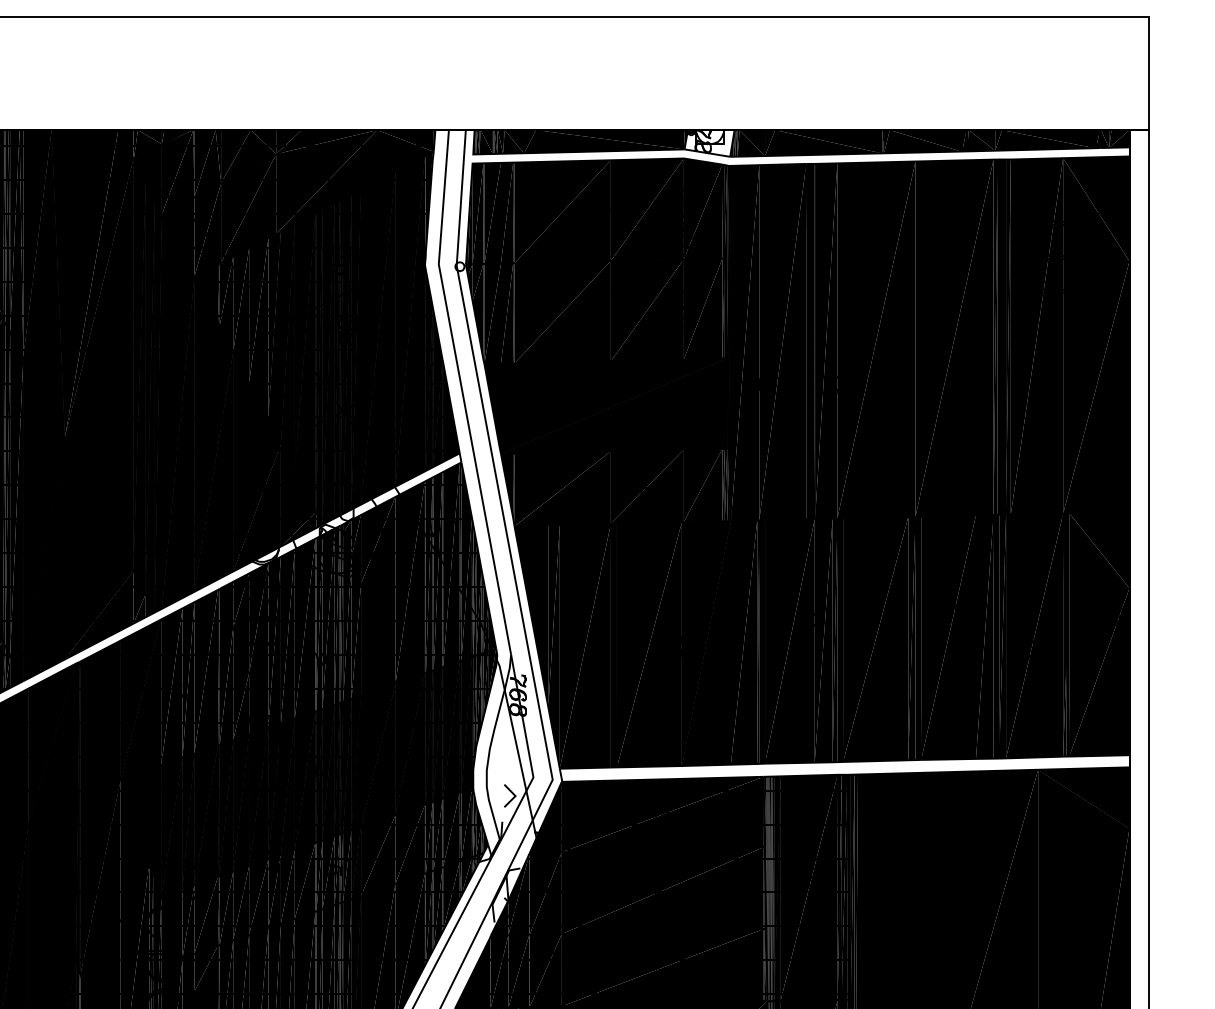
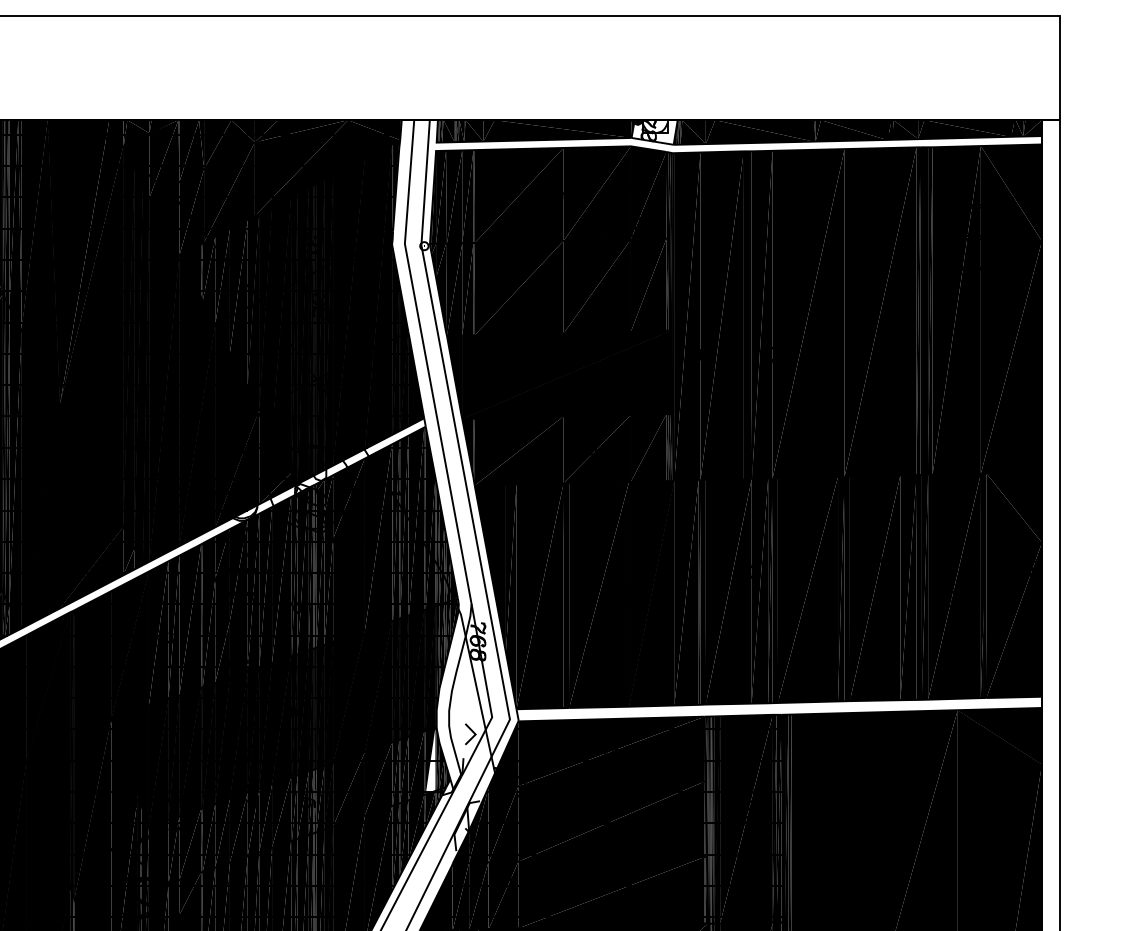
fill: (466, 824) -> (430, 760), removed

